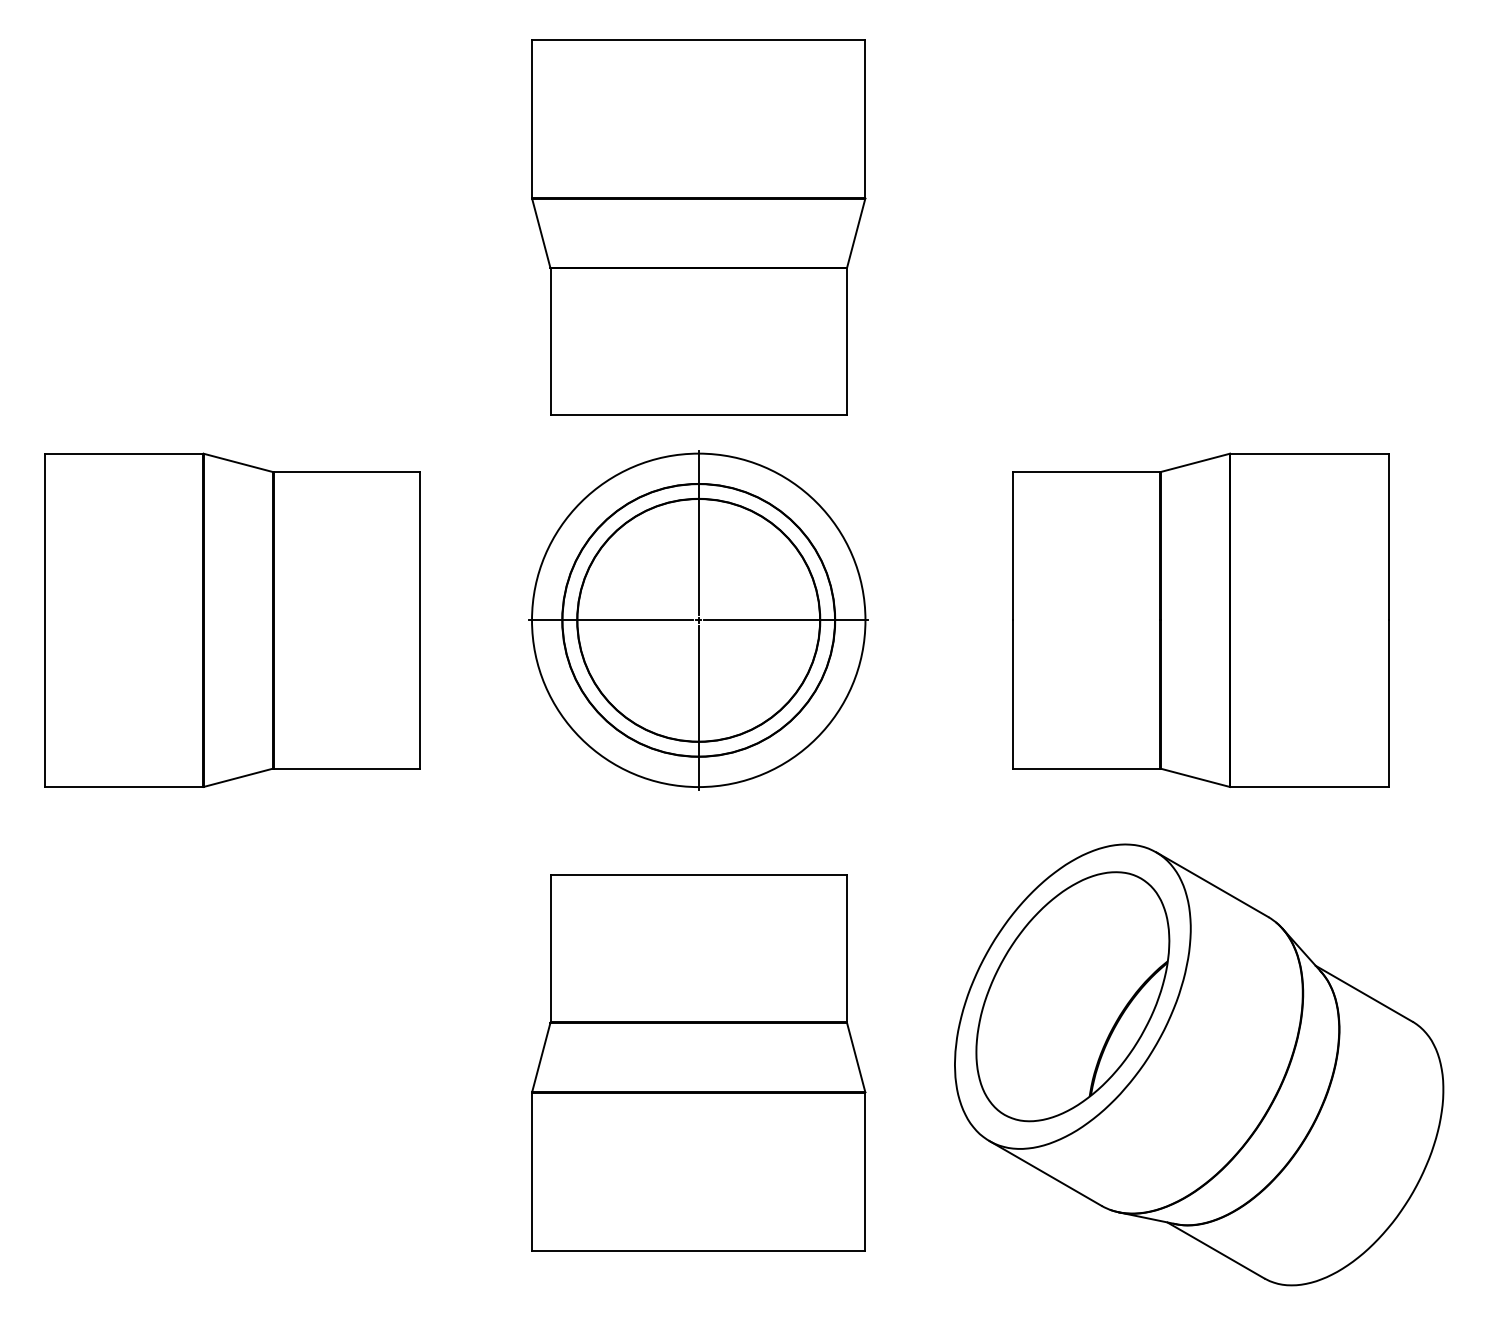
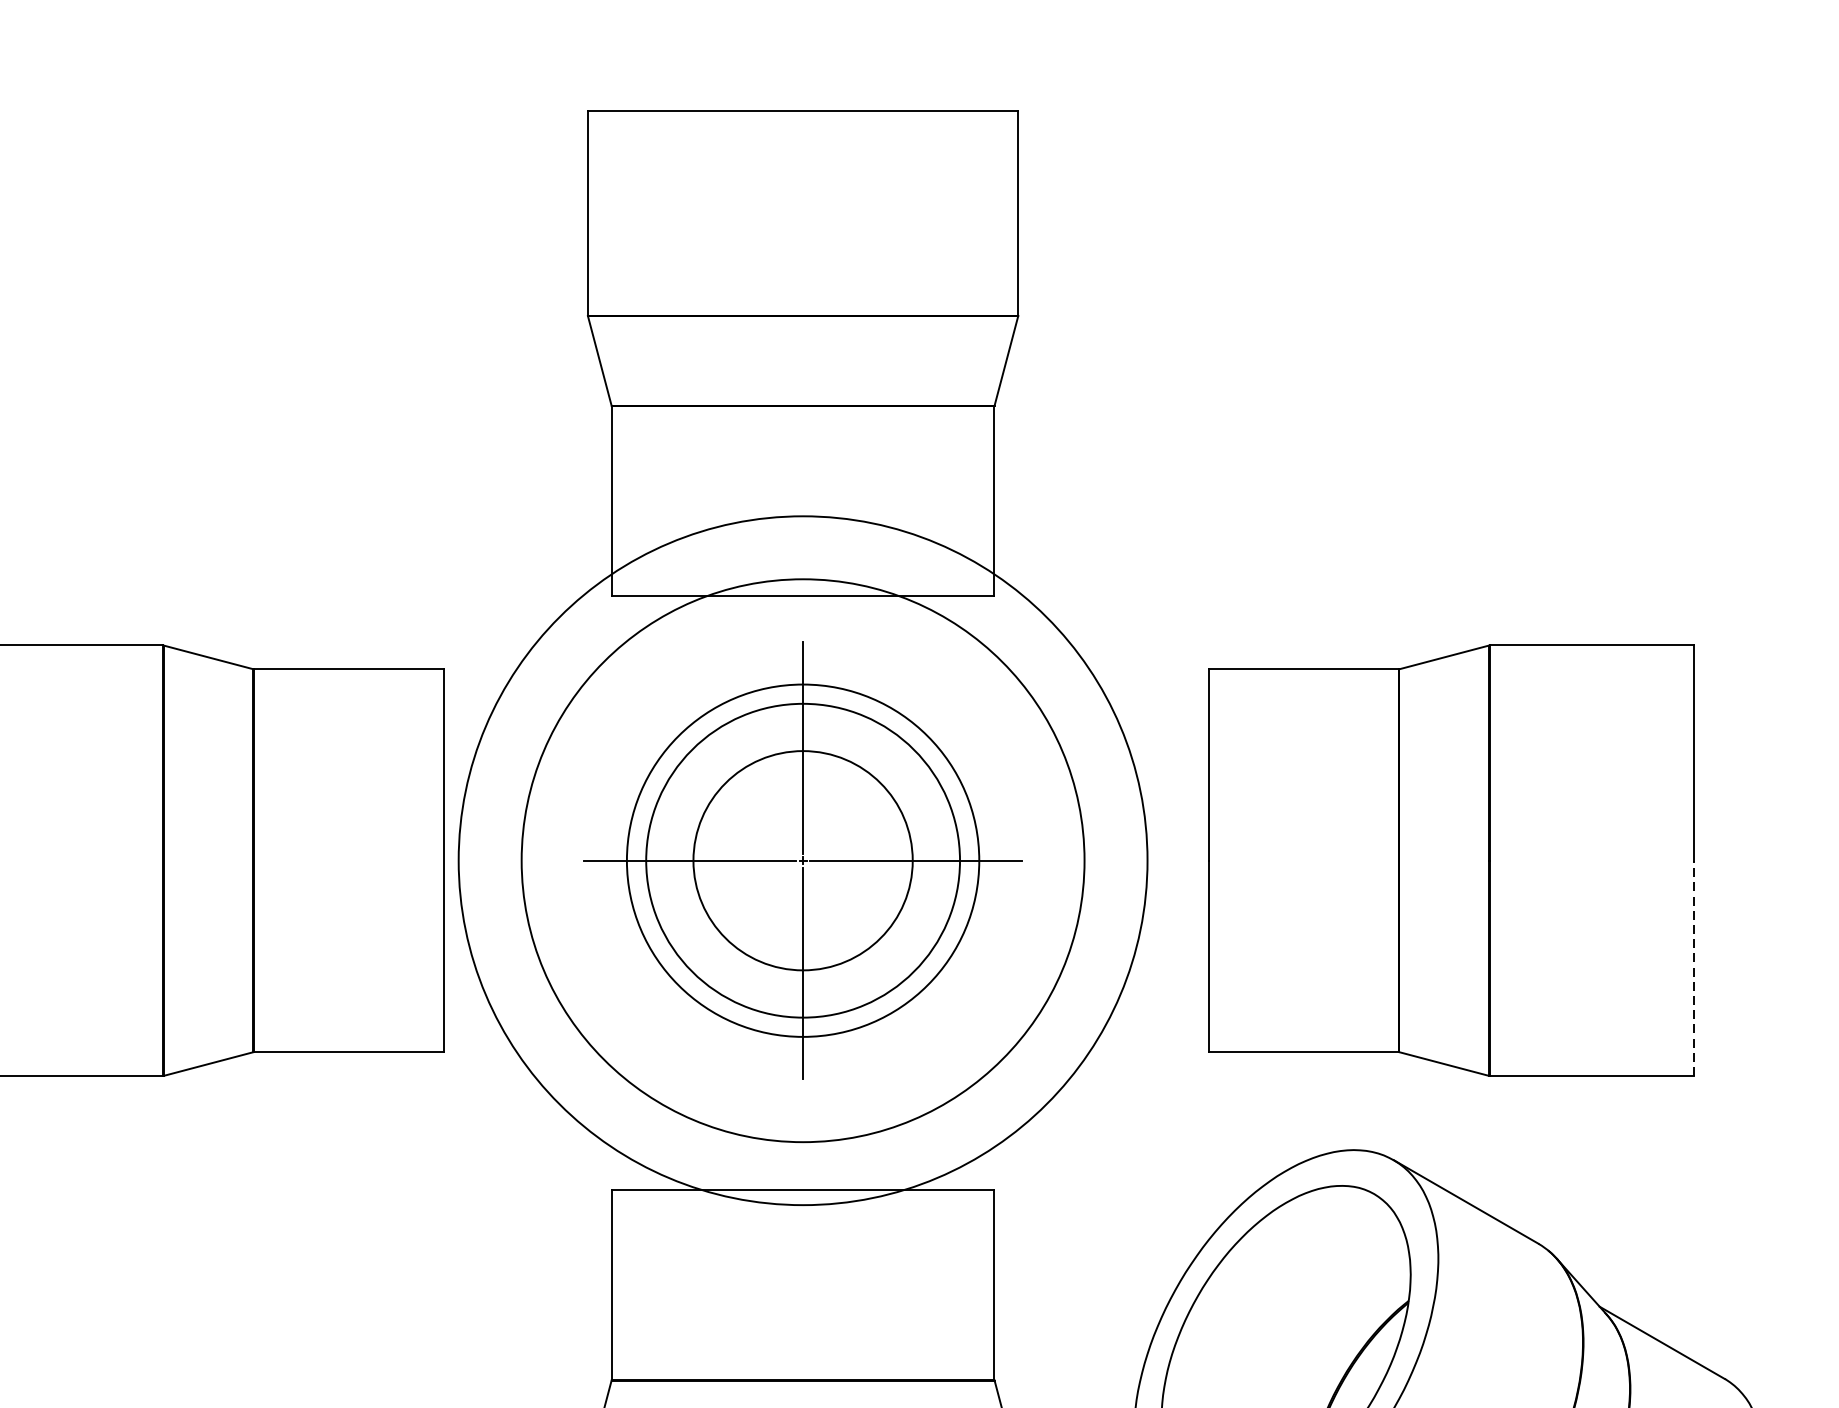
circle: (698, 620) -> (802, 860), size x0.7
circle: (698, 620) -> (802, 860), size x1.6
circle: (698, 620) -> (802, 860), size x1.6
line: (1389, 703) -> (1694, 968), solid -> dashed

